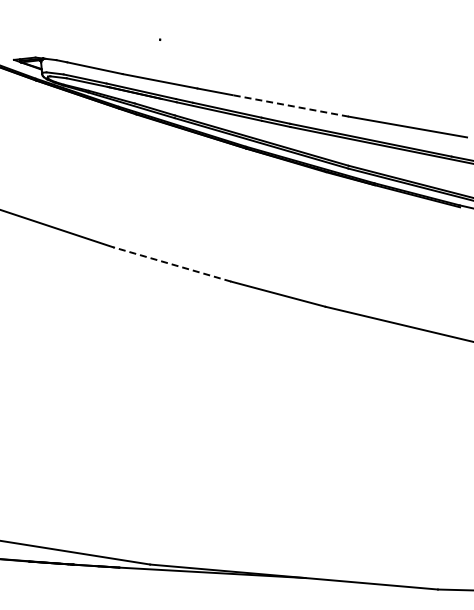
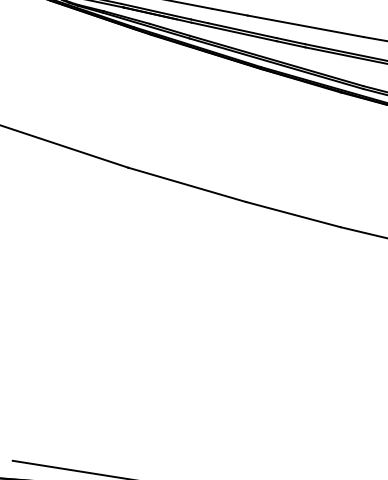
line: (290, 105) -> (305, 25), dashed -> solid
line: (171, 264) -> (186, 184), dashed -> solid

